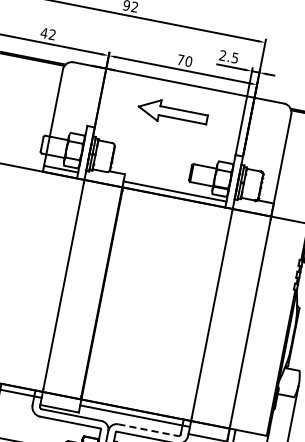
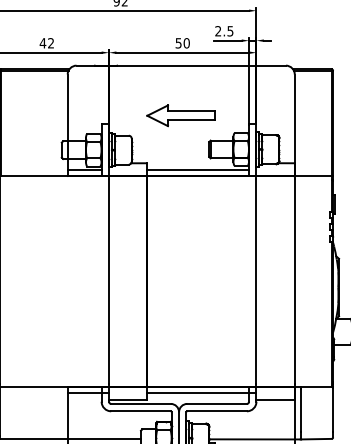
text: (180, 60) -> (178, 43), 70 -> 50
part: (172, 112) -> (180, 115), moved
line: (148, 429) -> (217, 403), dashed -> solid

